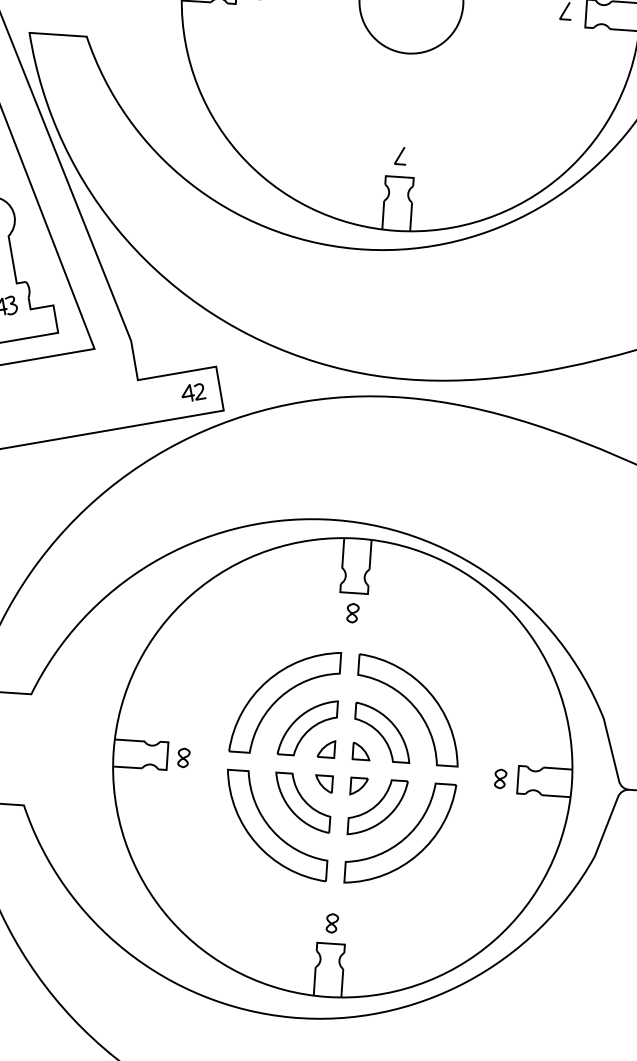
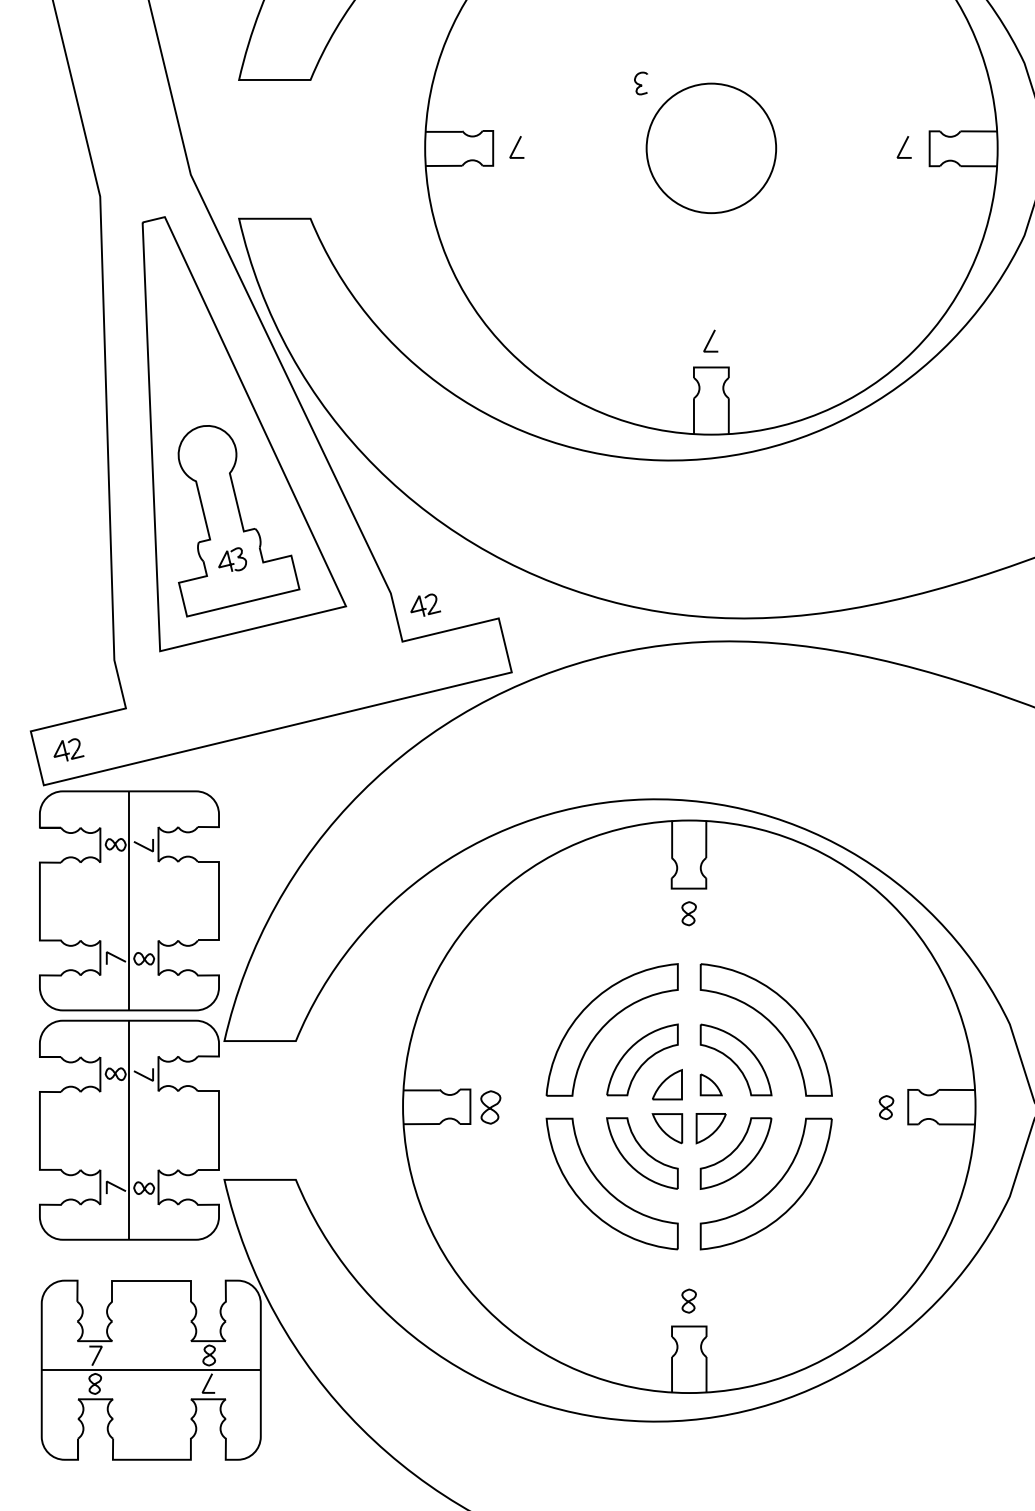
part: (194, 391) -> (425, 604), moved
part: (326, 748) -> (667, 1084), size x1.4
part: (183, 757) -> (490, 1107), size x1.4
part: (323, 783) -> (666, 1128), size x1.4
part: (358, 786) -> (710, 1128), size x1.4

